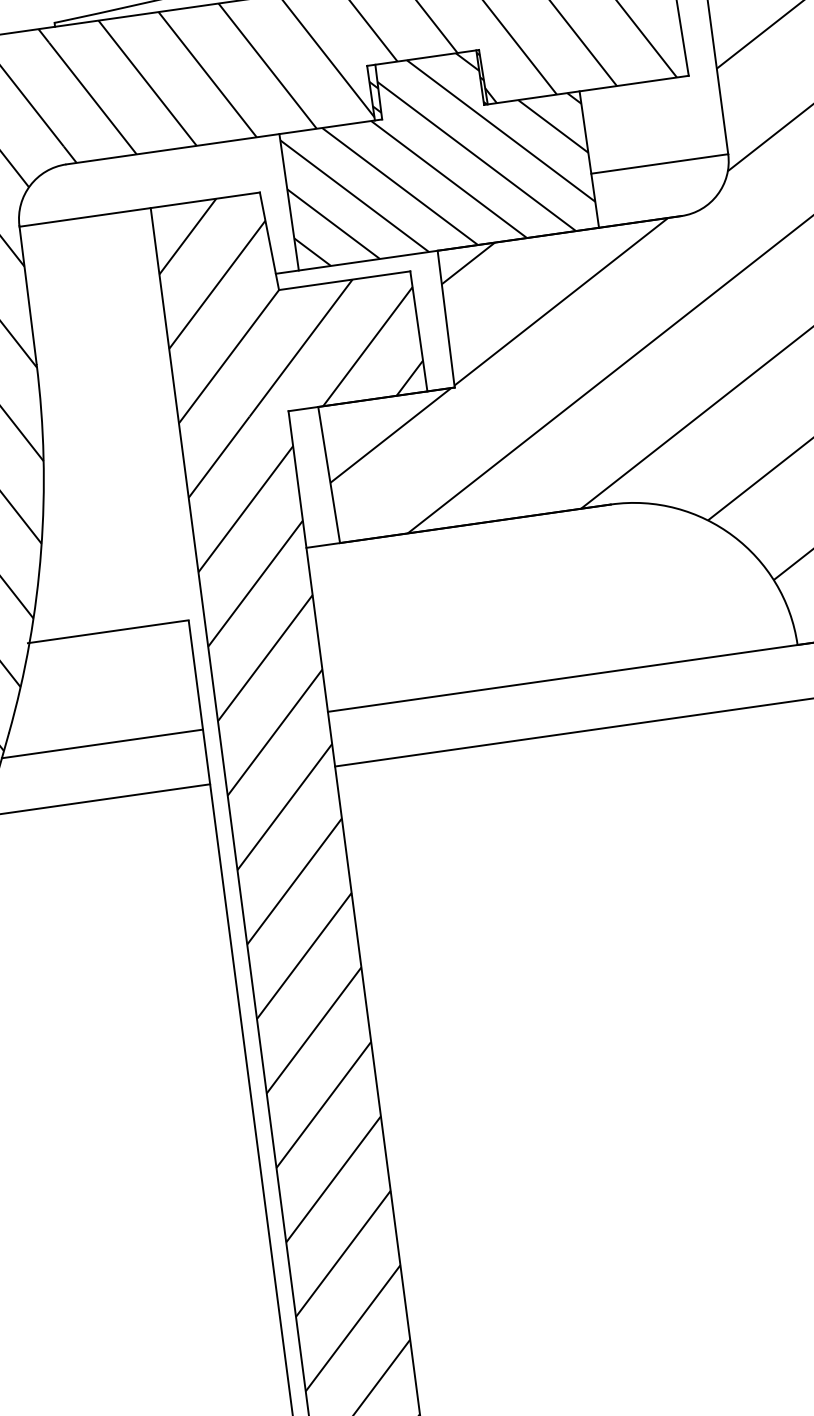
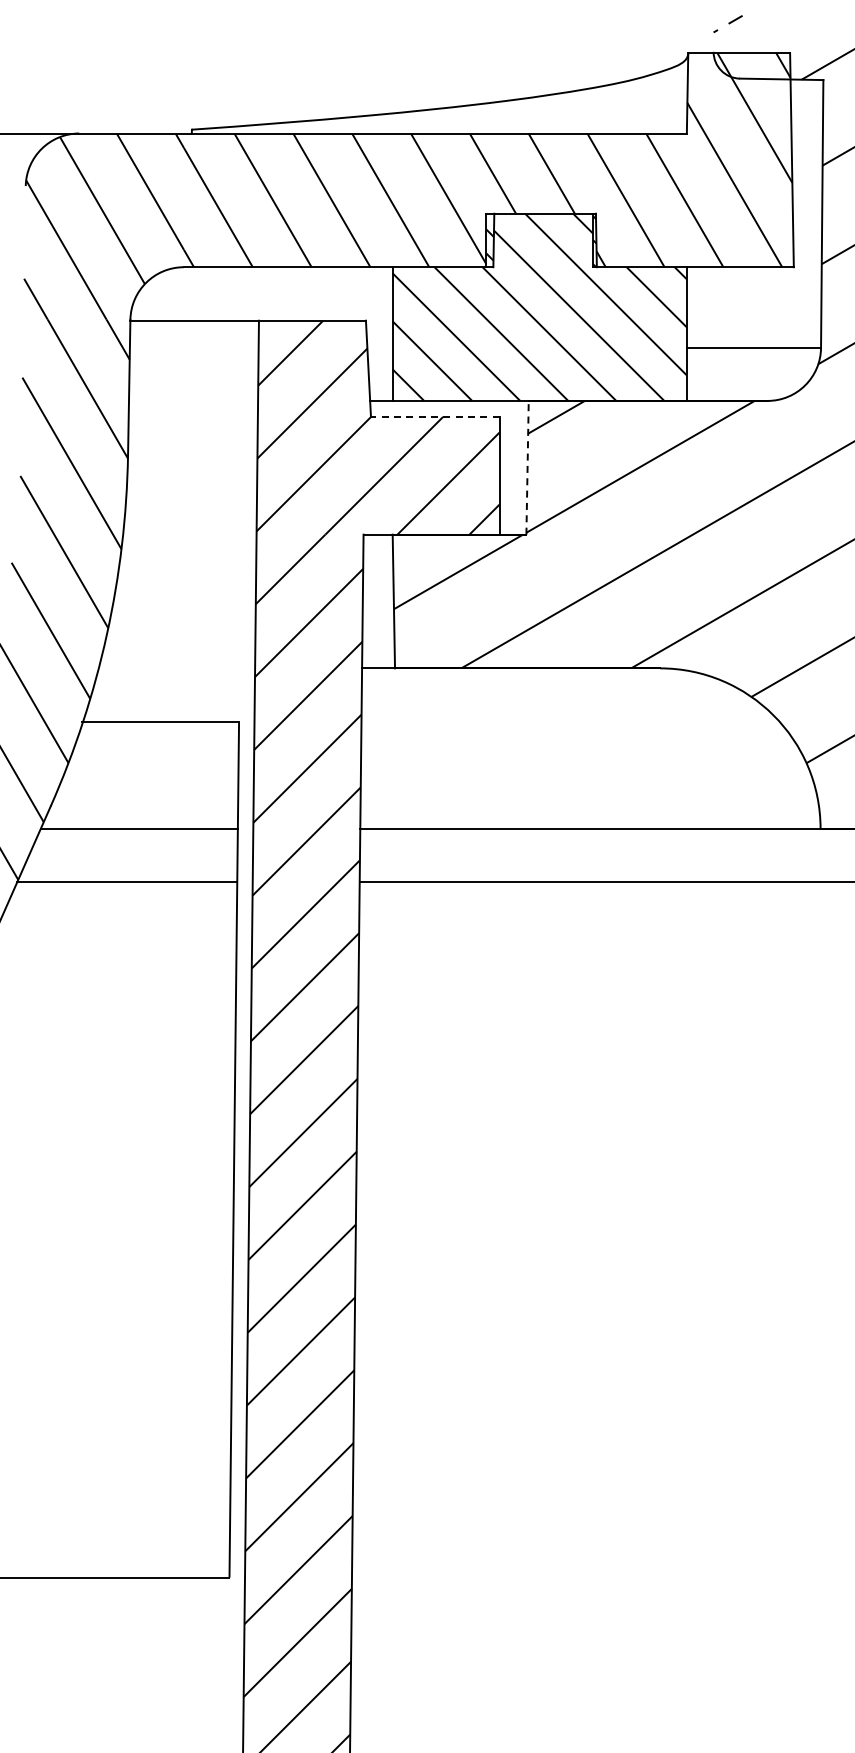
line: (343, 280) -> (434, 416), solid -> dashed
line: (446, 318) -> (527, 467), solid -> dashed

